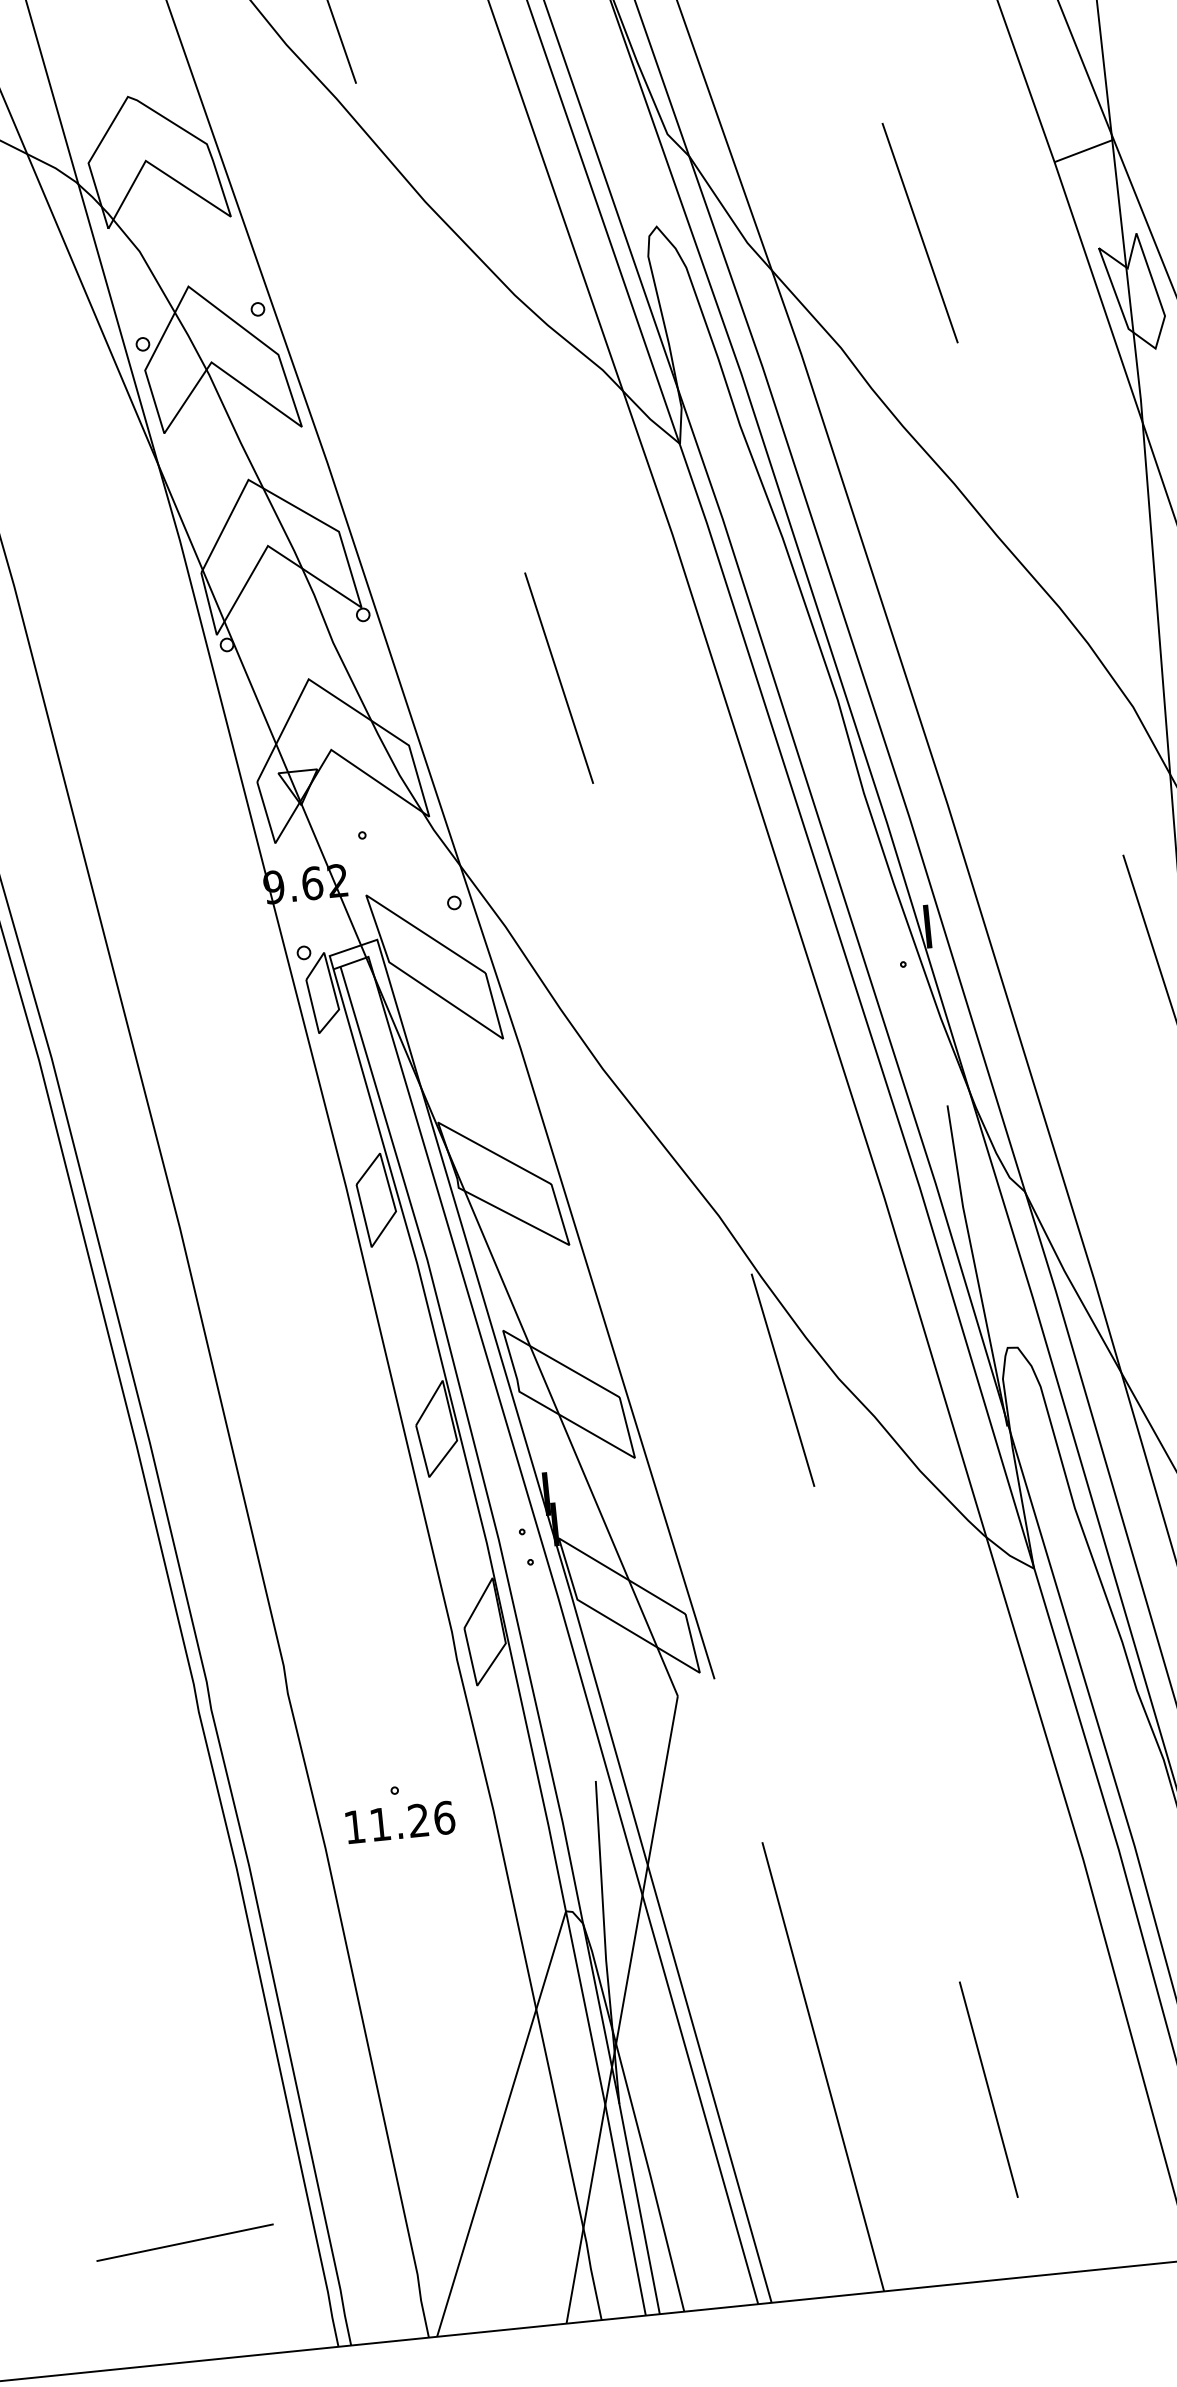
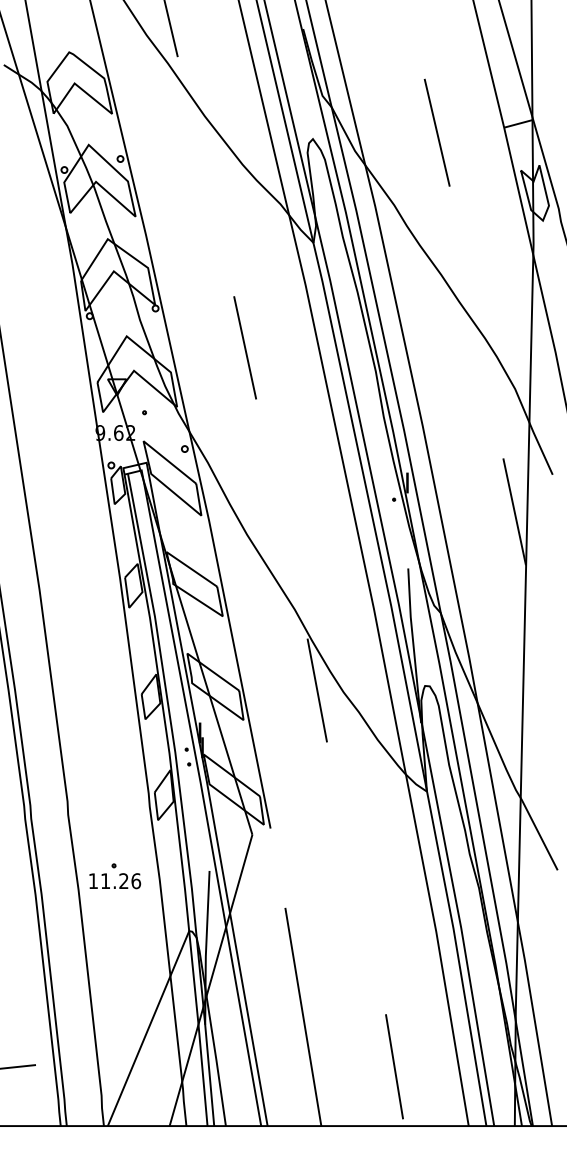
line: (918, 232) -> (436, 132), moved
line: (988, 2089) -> (394, 1066), moved

